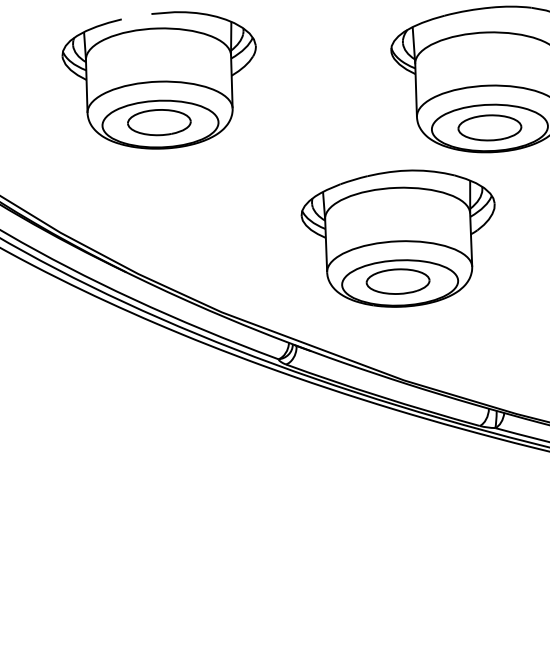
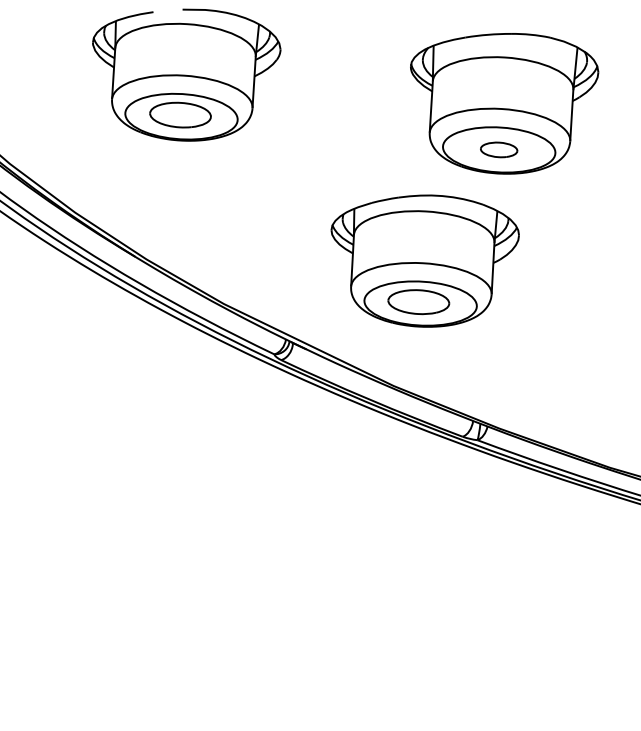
part: (489, 127) -> (498, 149), size x0.6
part: (400, 238) -> (424, 260), moved

